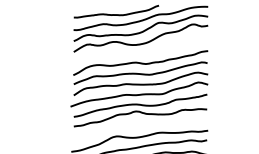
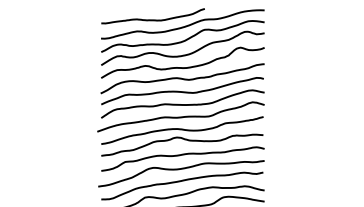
curve: (140, 53) -> (182, 67), added
curve: (140, 126) -> (182, 155), added

